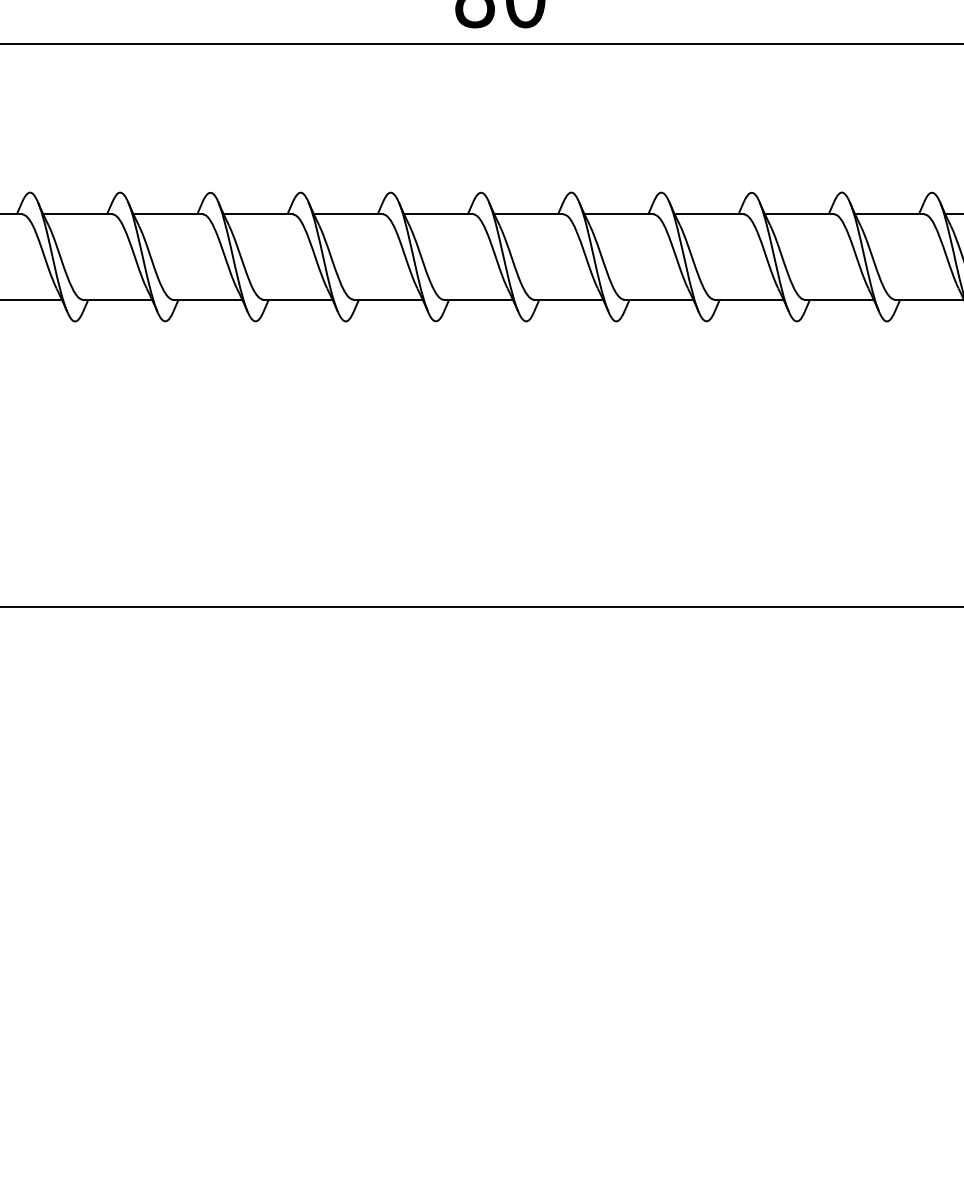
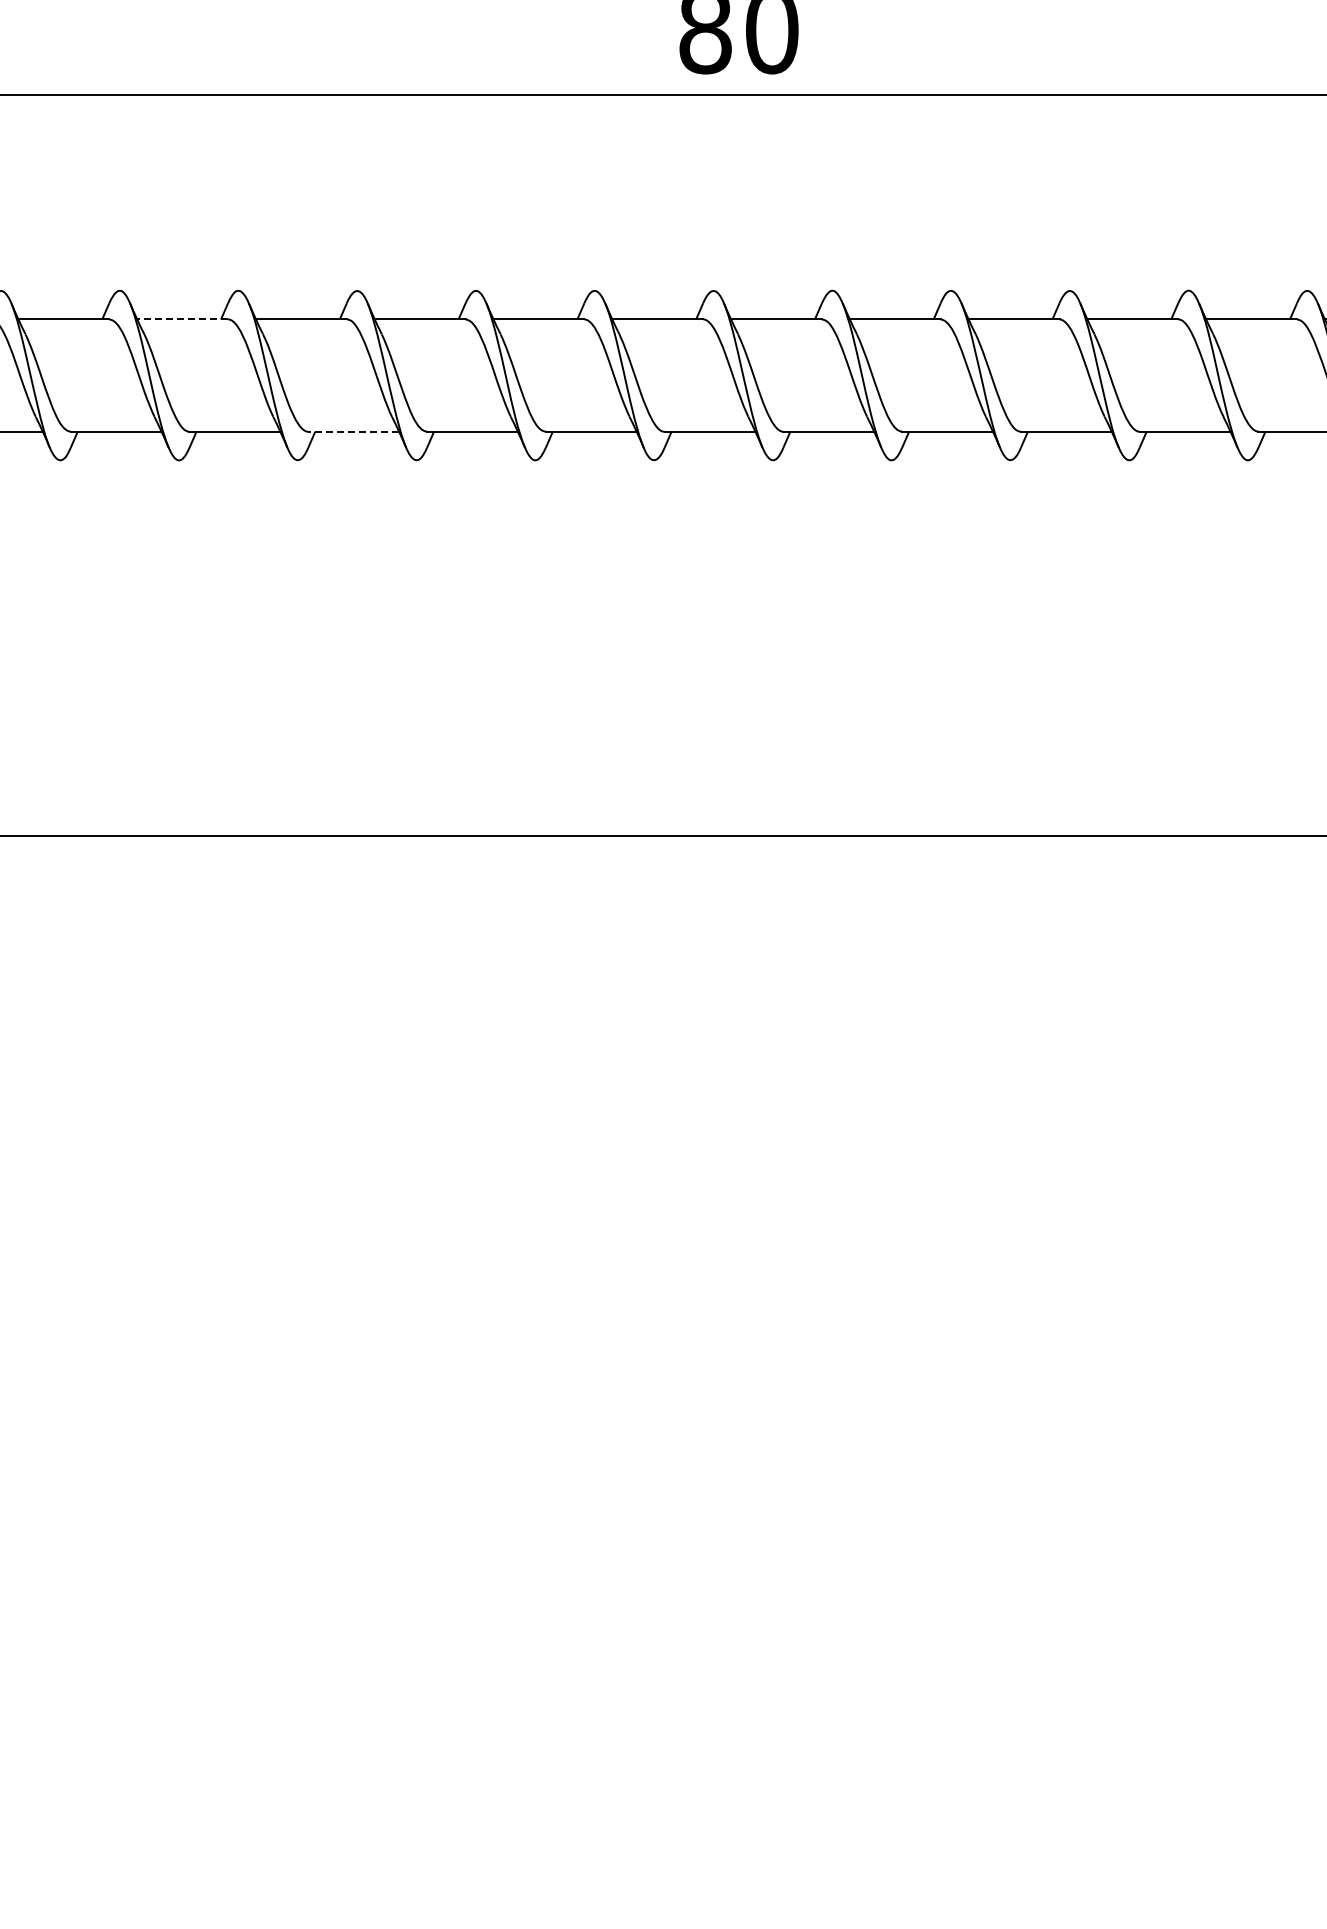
line: (77, 214) -> (182, 319), solid -> dashed
line: (207, 299) -> (353, 431), solid -> dashed

